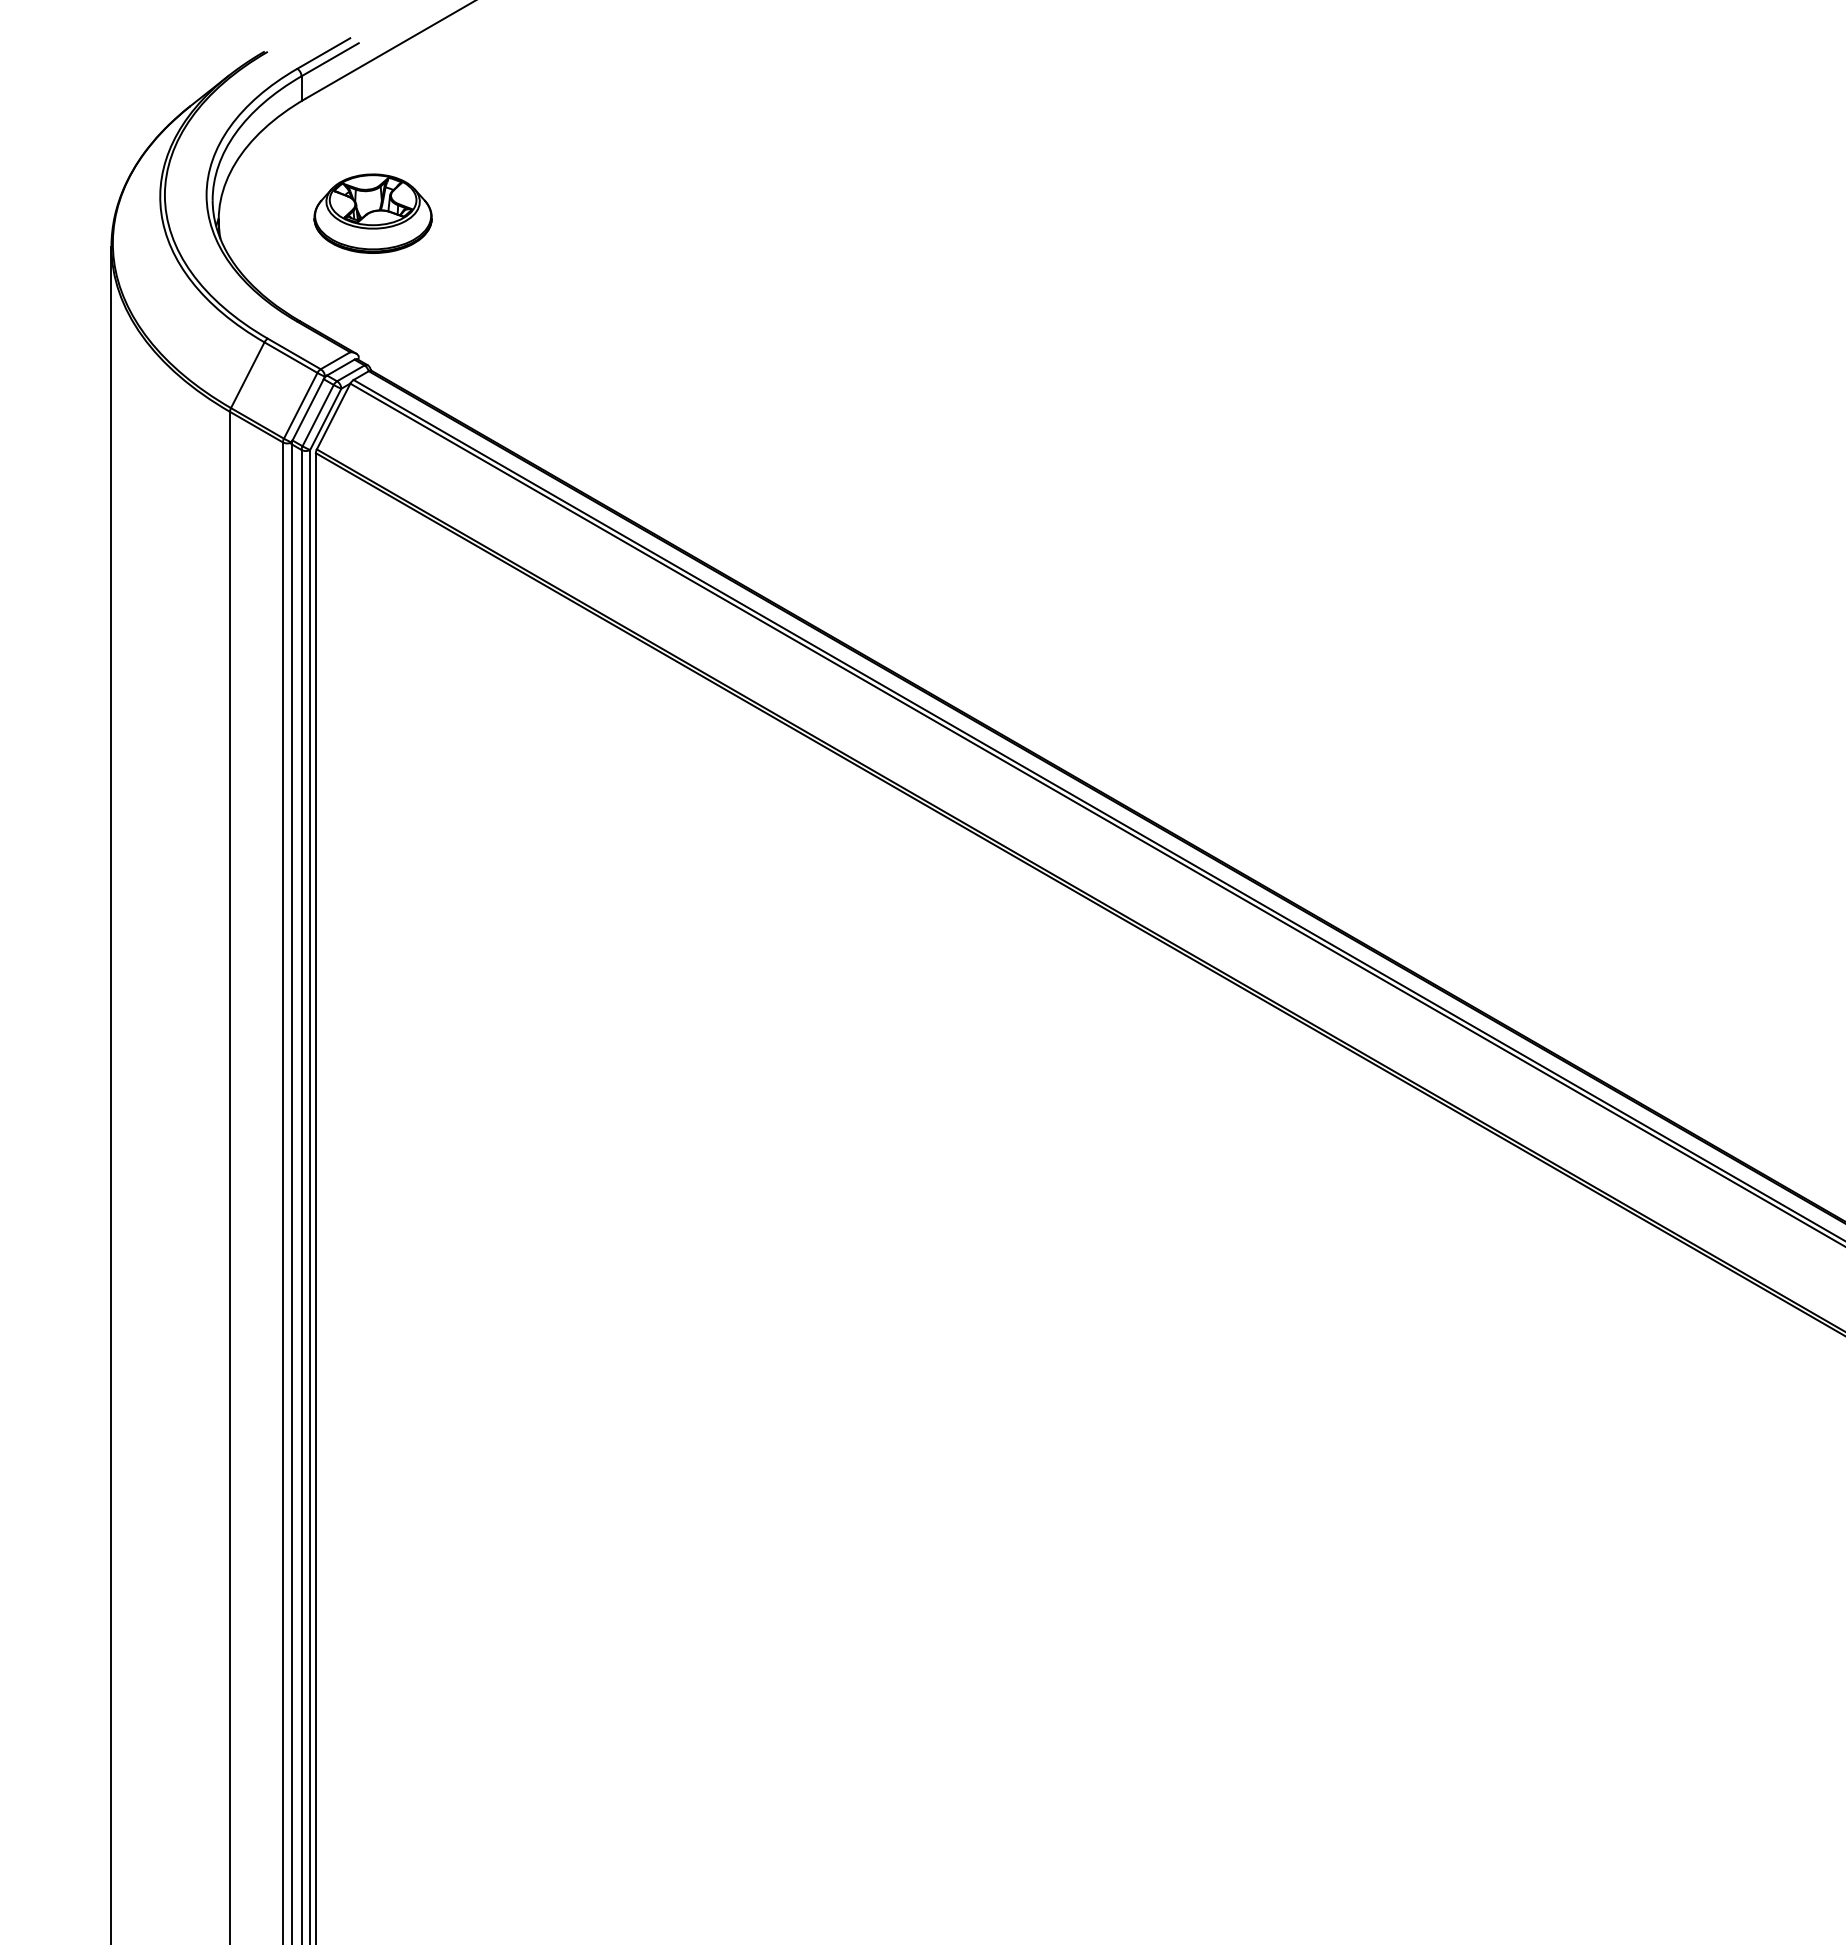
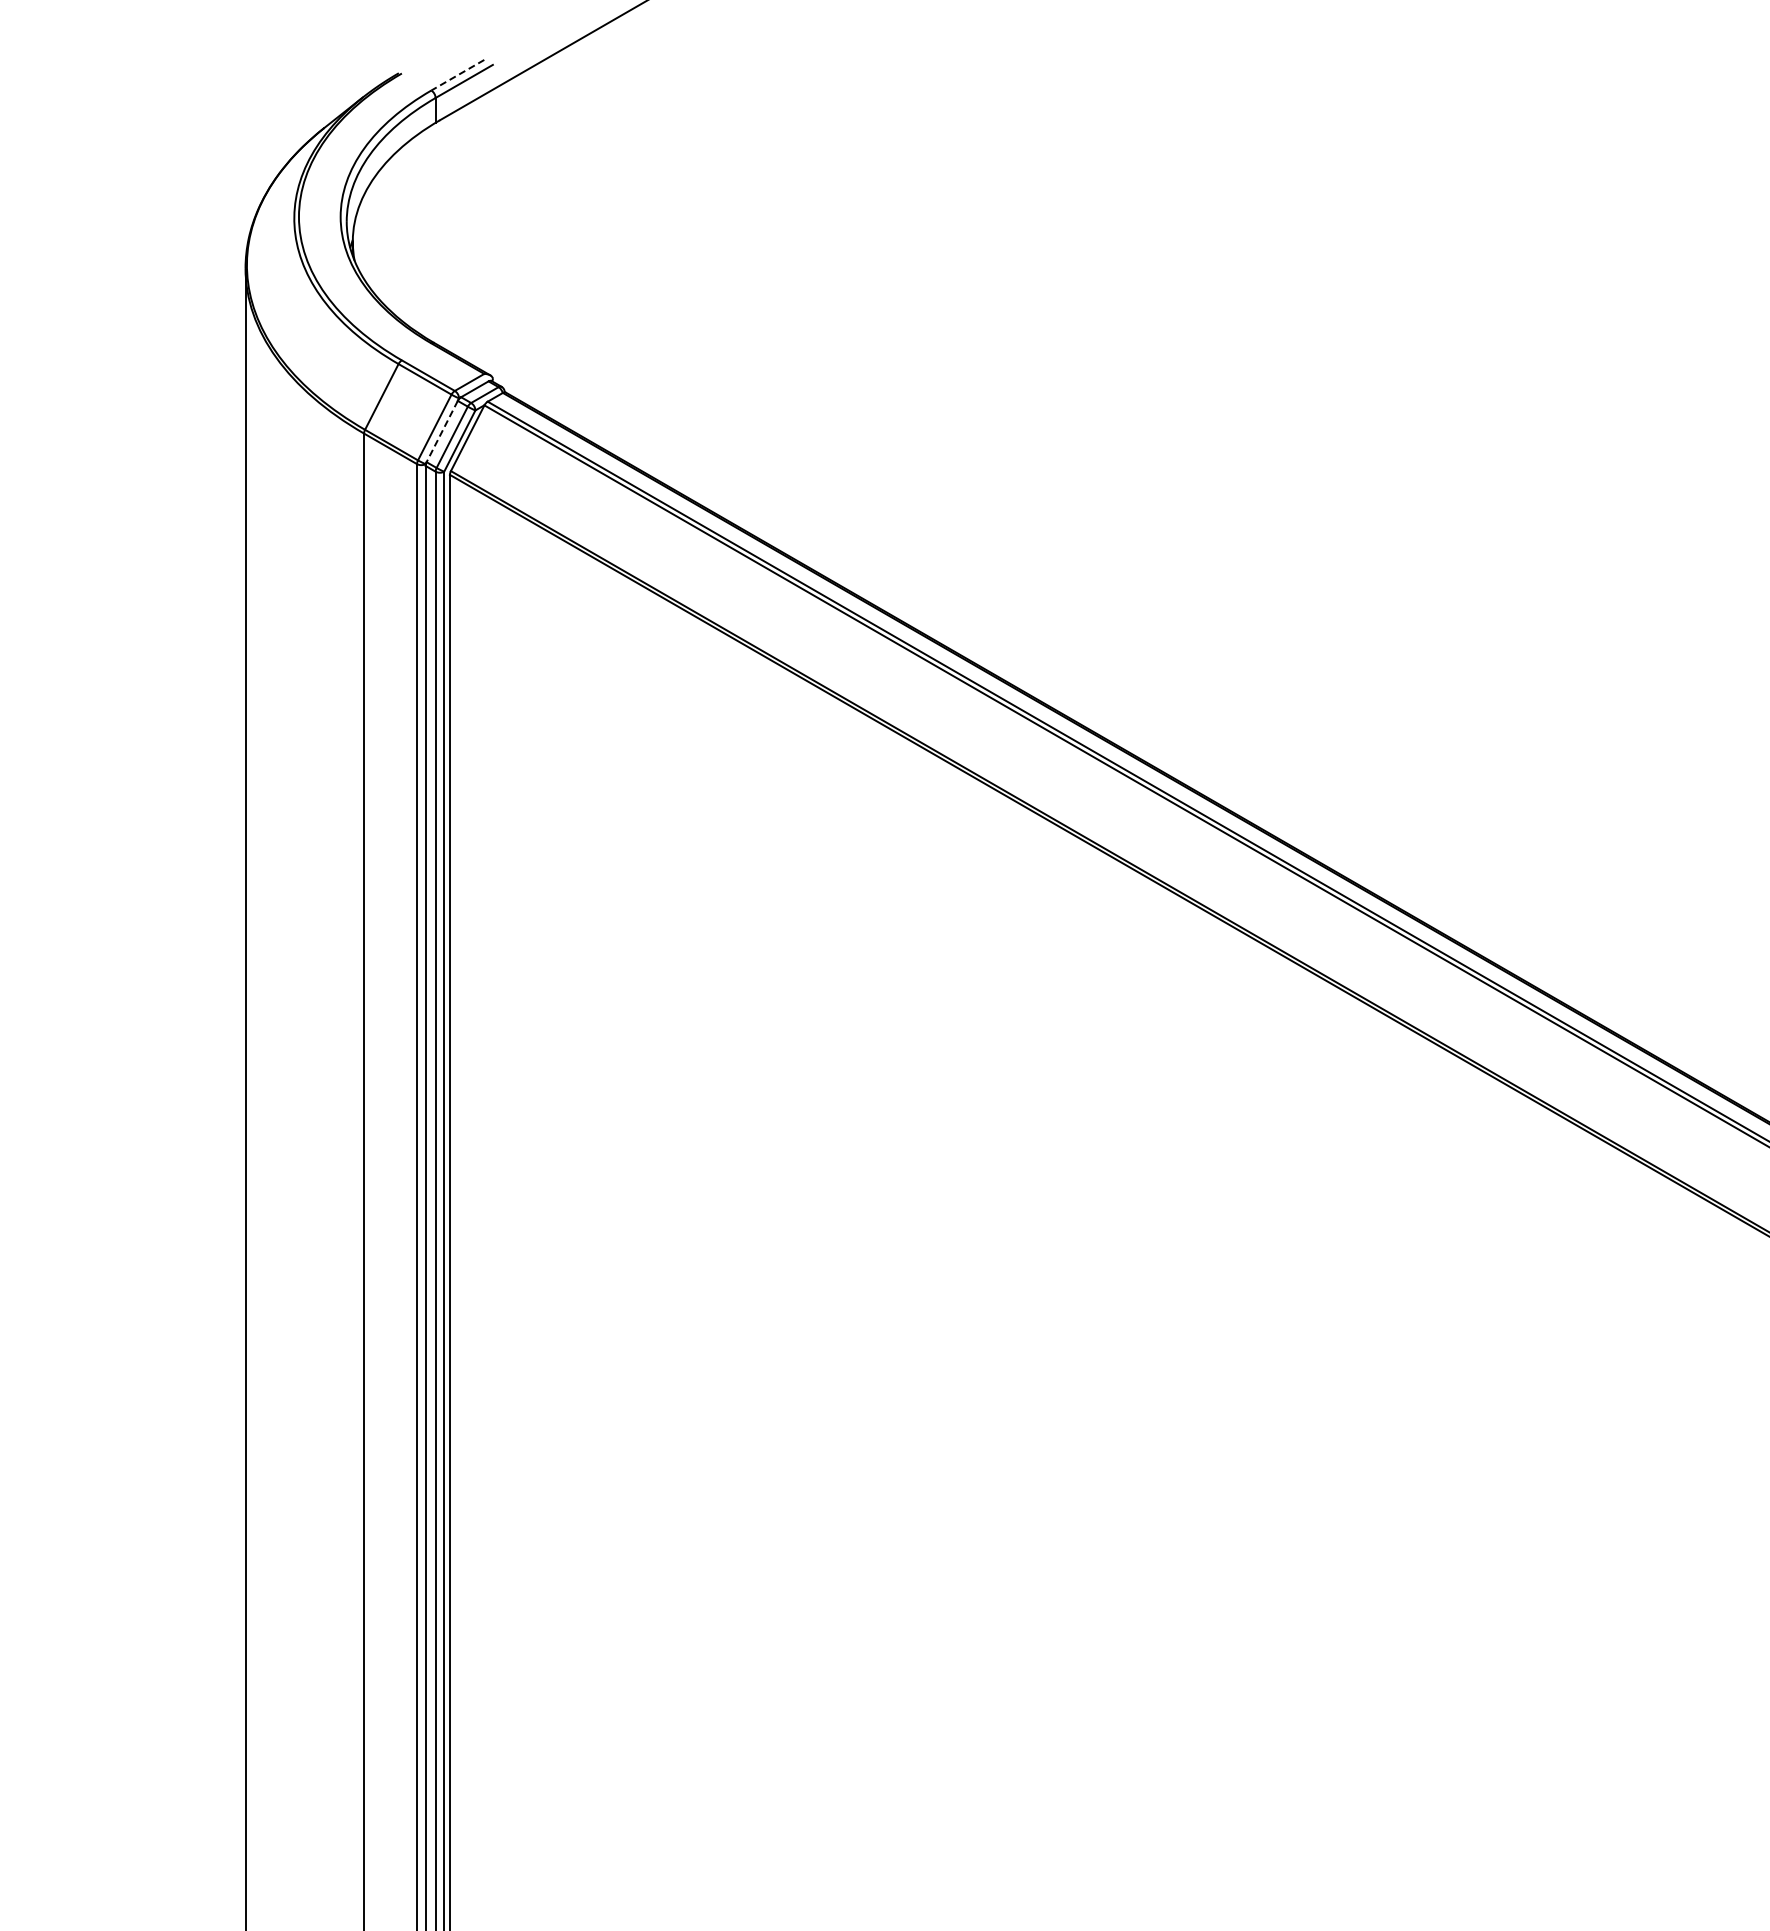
line: (323, 53) -> (457, 75), solid -> dashed
part: (372, 213) -> (506, 235), removed
line: (307, 410) -> (441, 432), solid -> dashed

